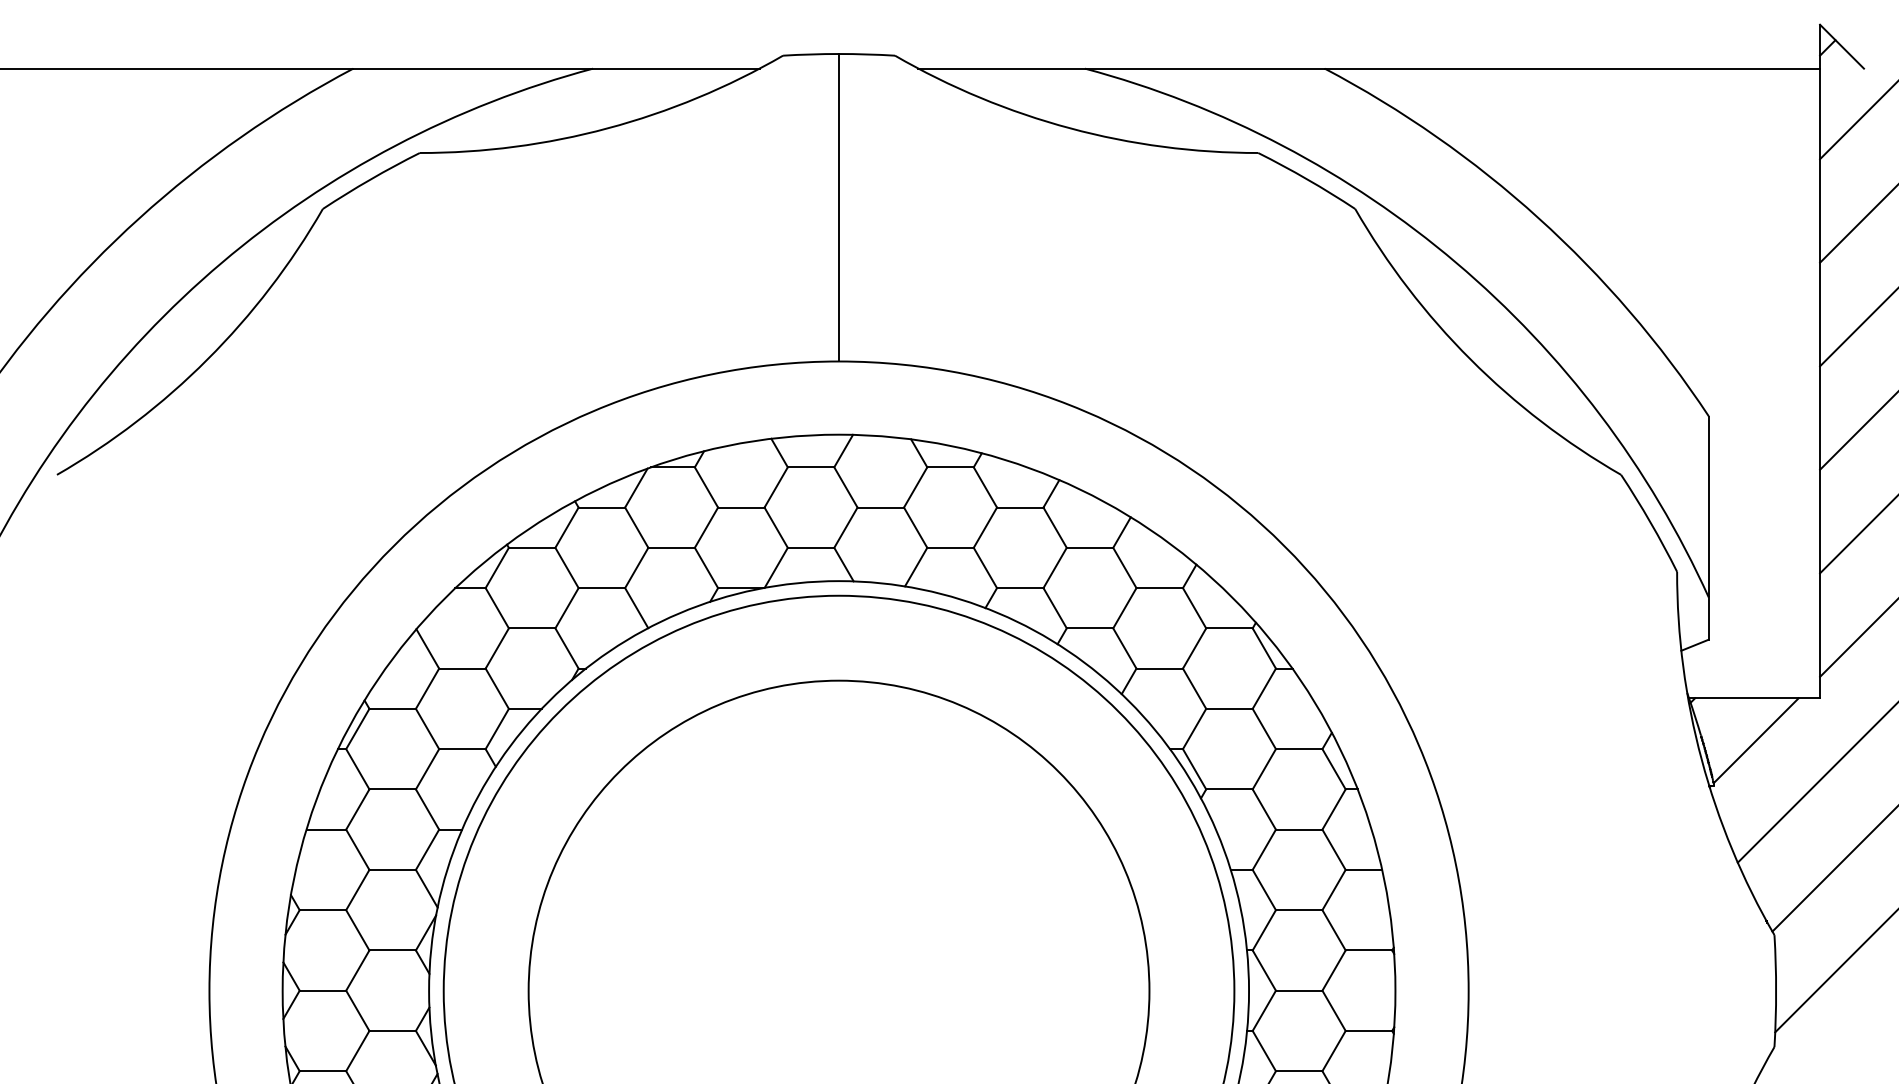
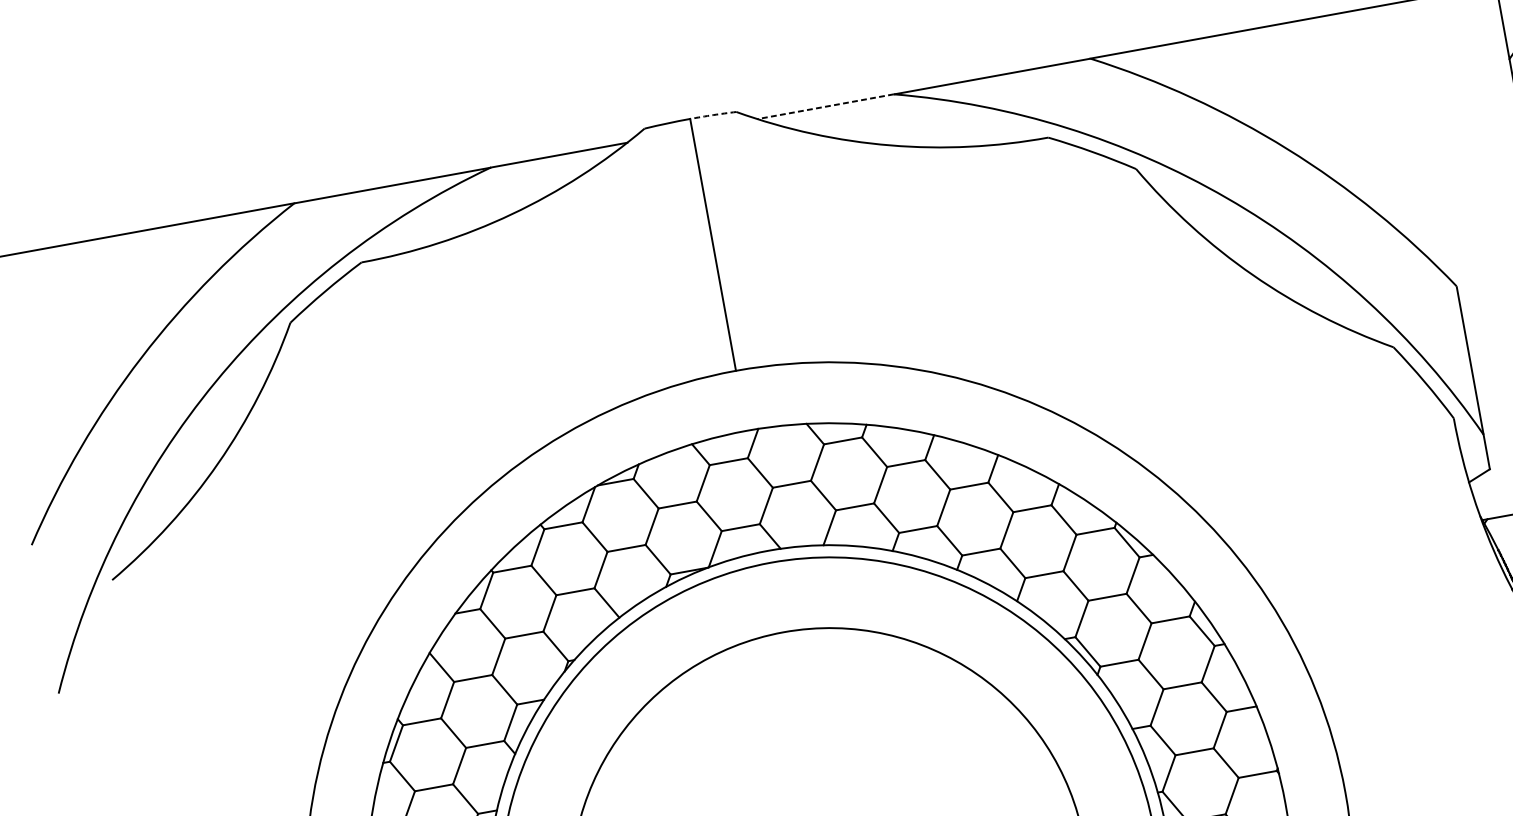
arc: (867, 54) -> (713, 115), solid -> dashed
line: (1001, 68) -> (825, 106), solid -> dashed

